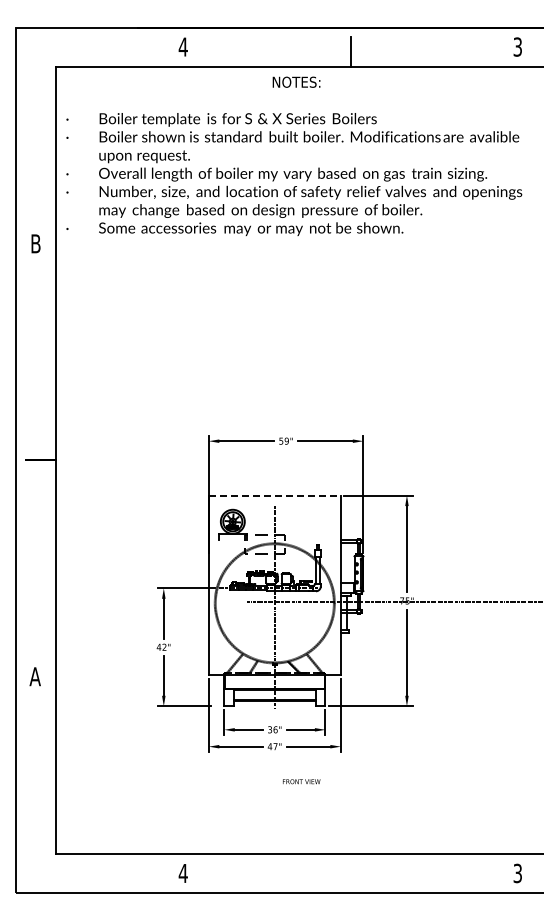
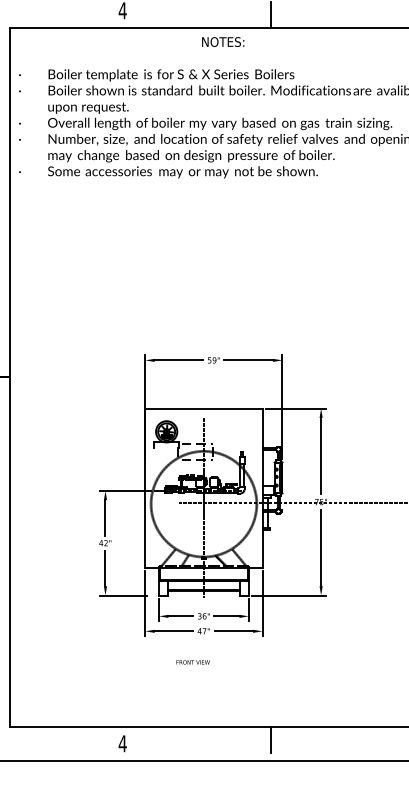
line: (275, 495) -> (204, 408), dashed -> solid
text: (301, 781) -> (192, 662), moved
line: (350, 868) -> (271, 739), added

